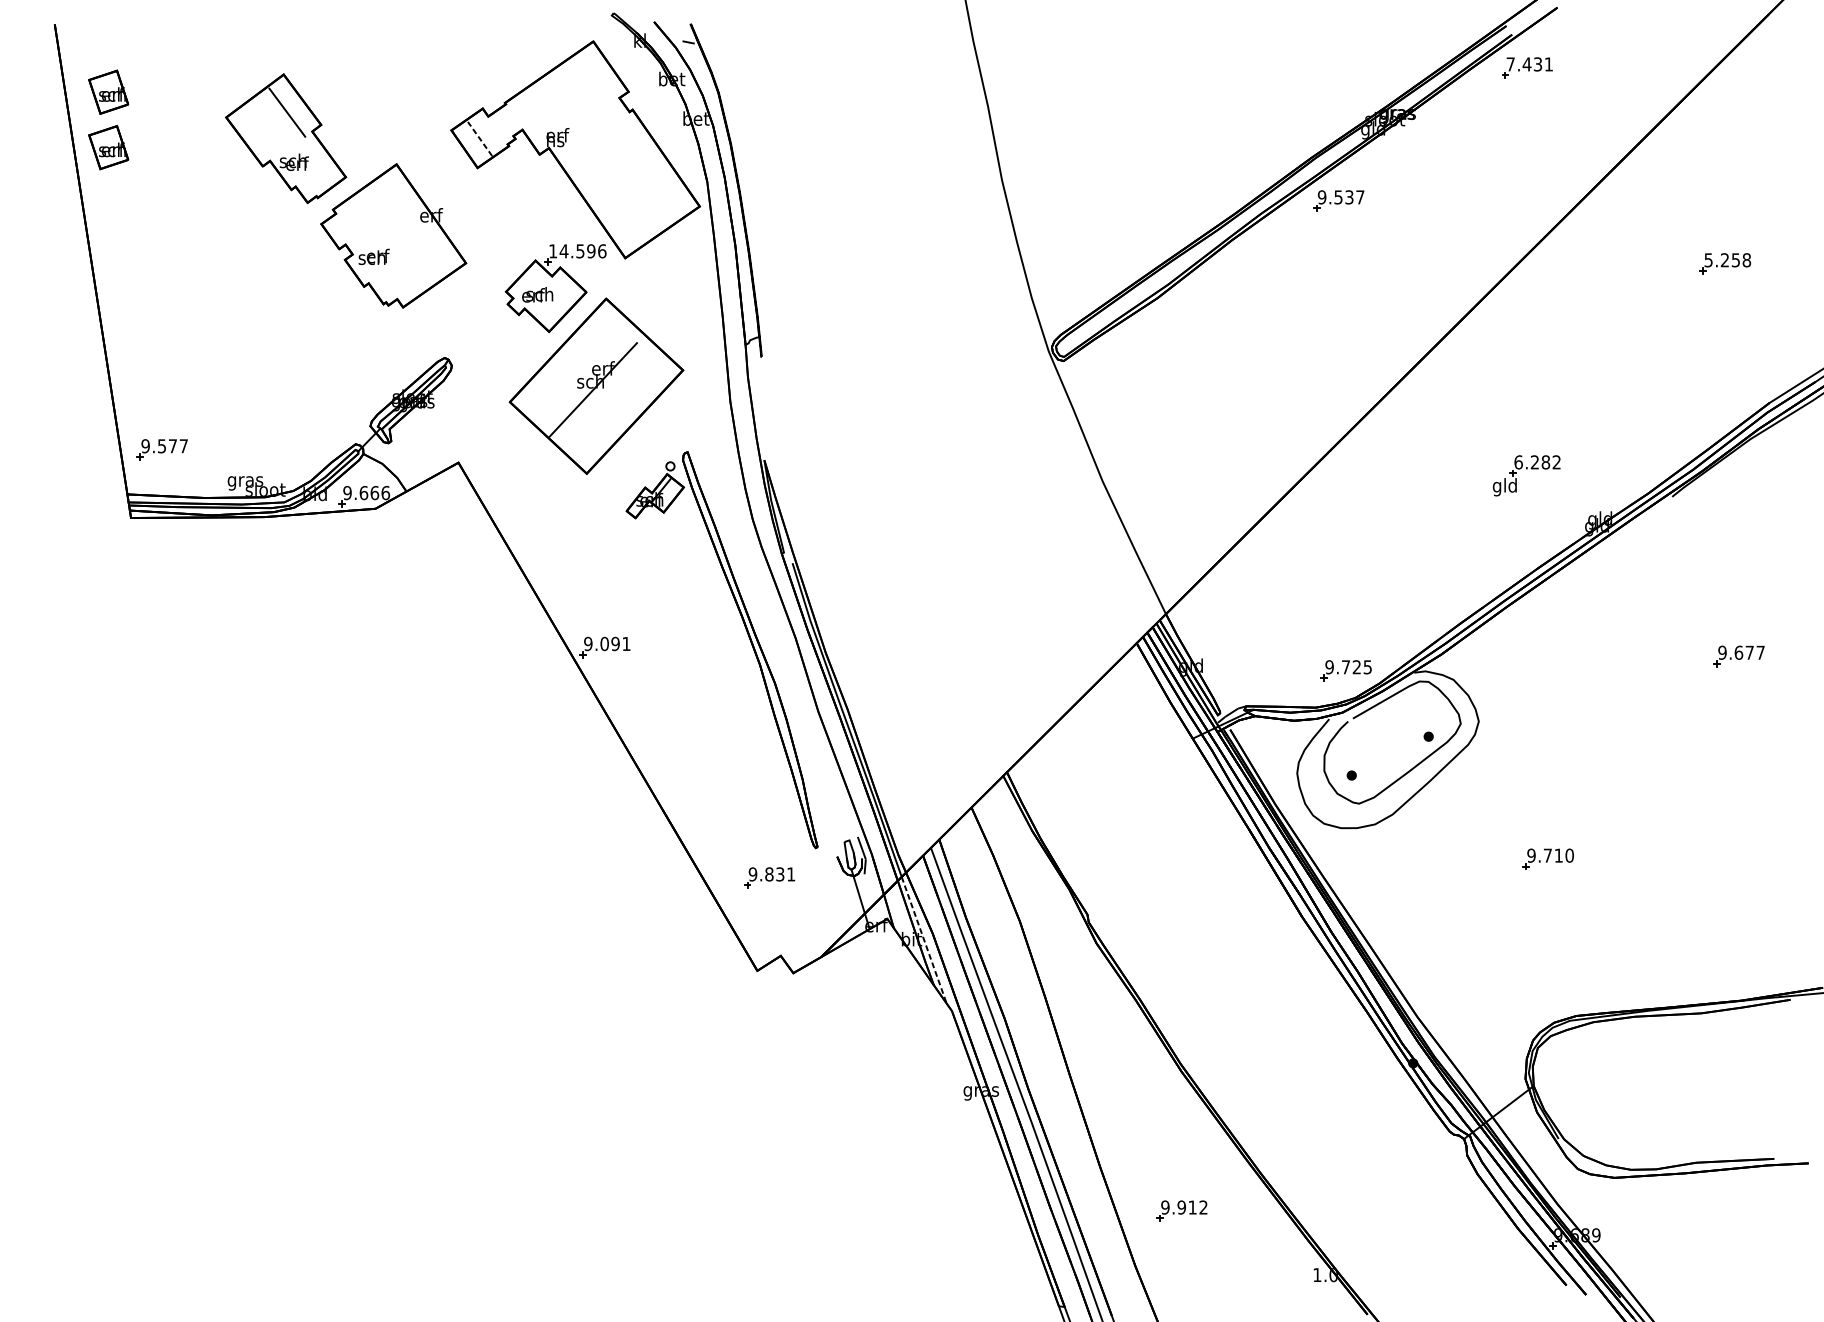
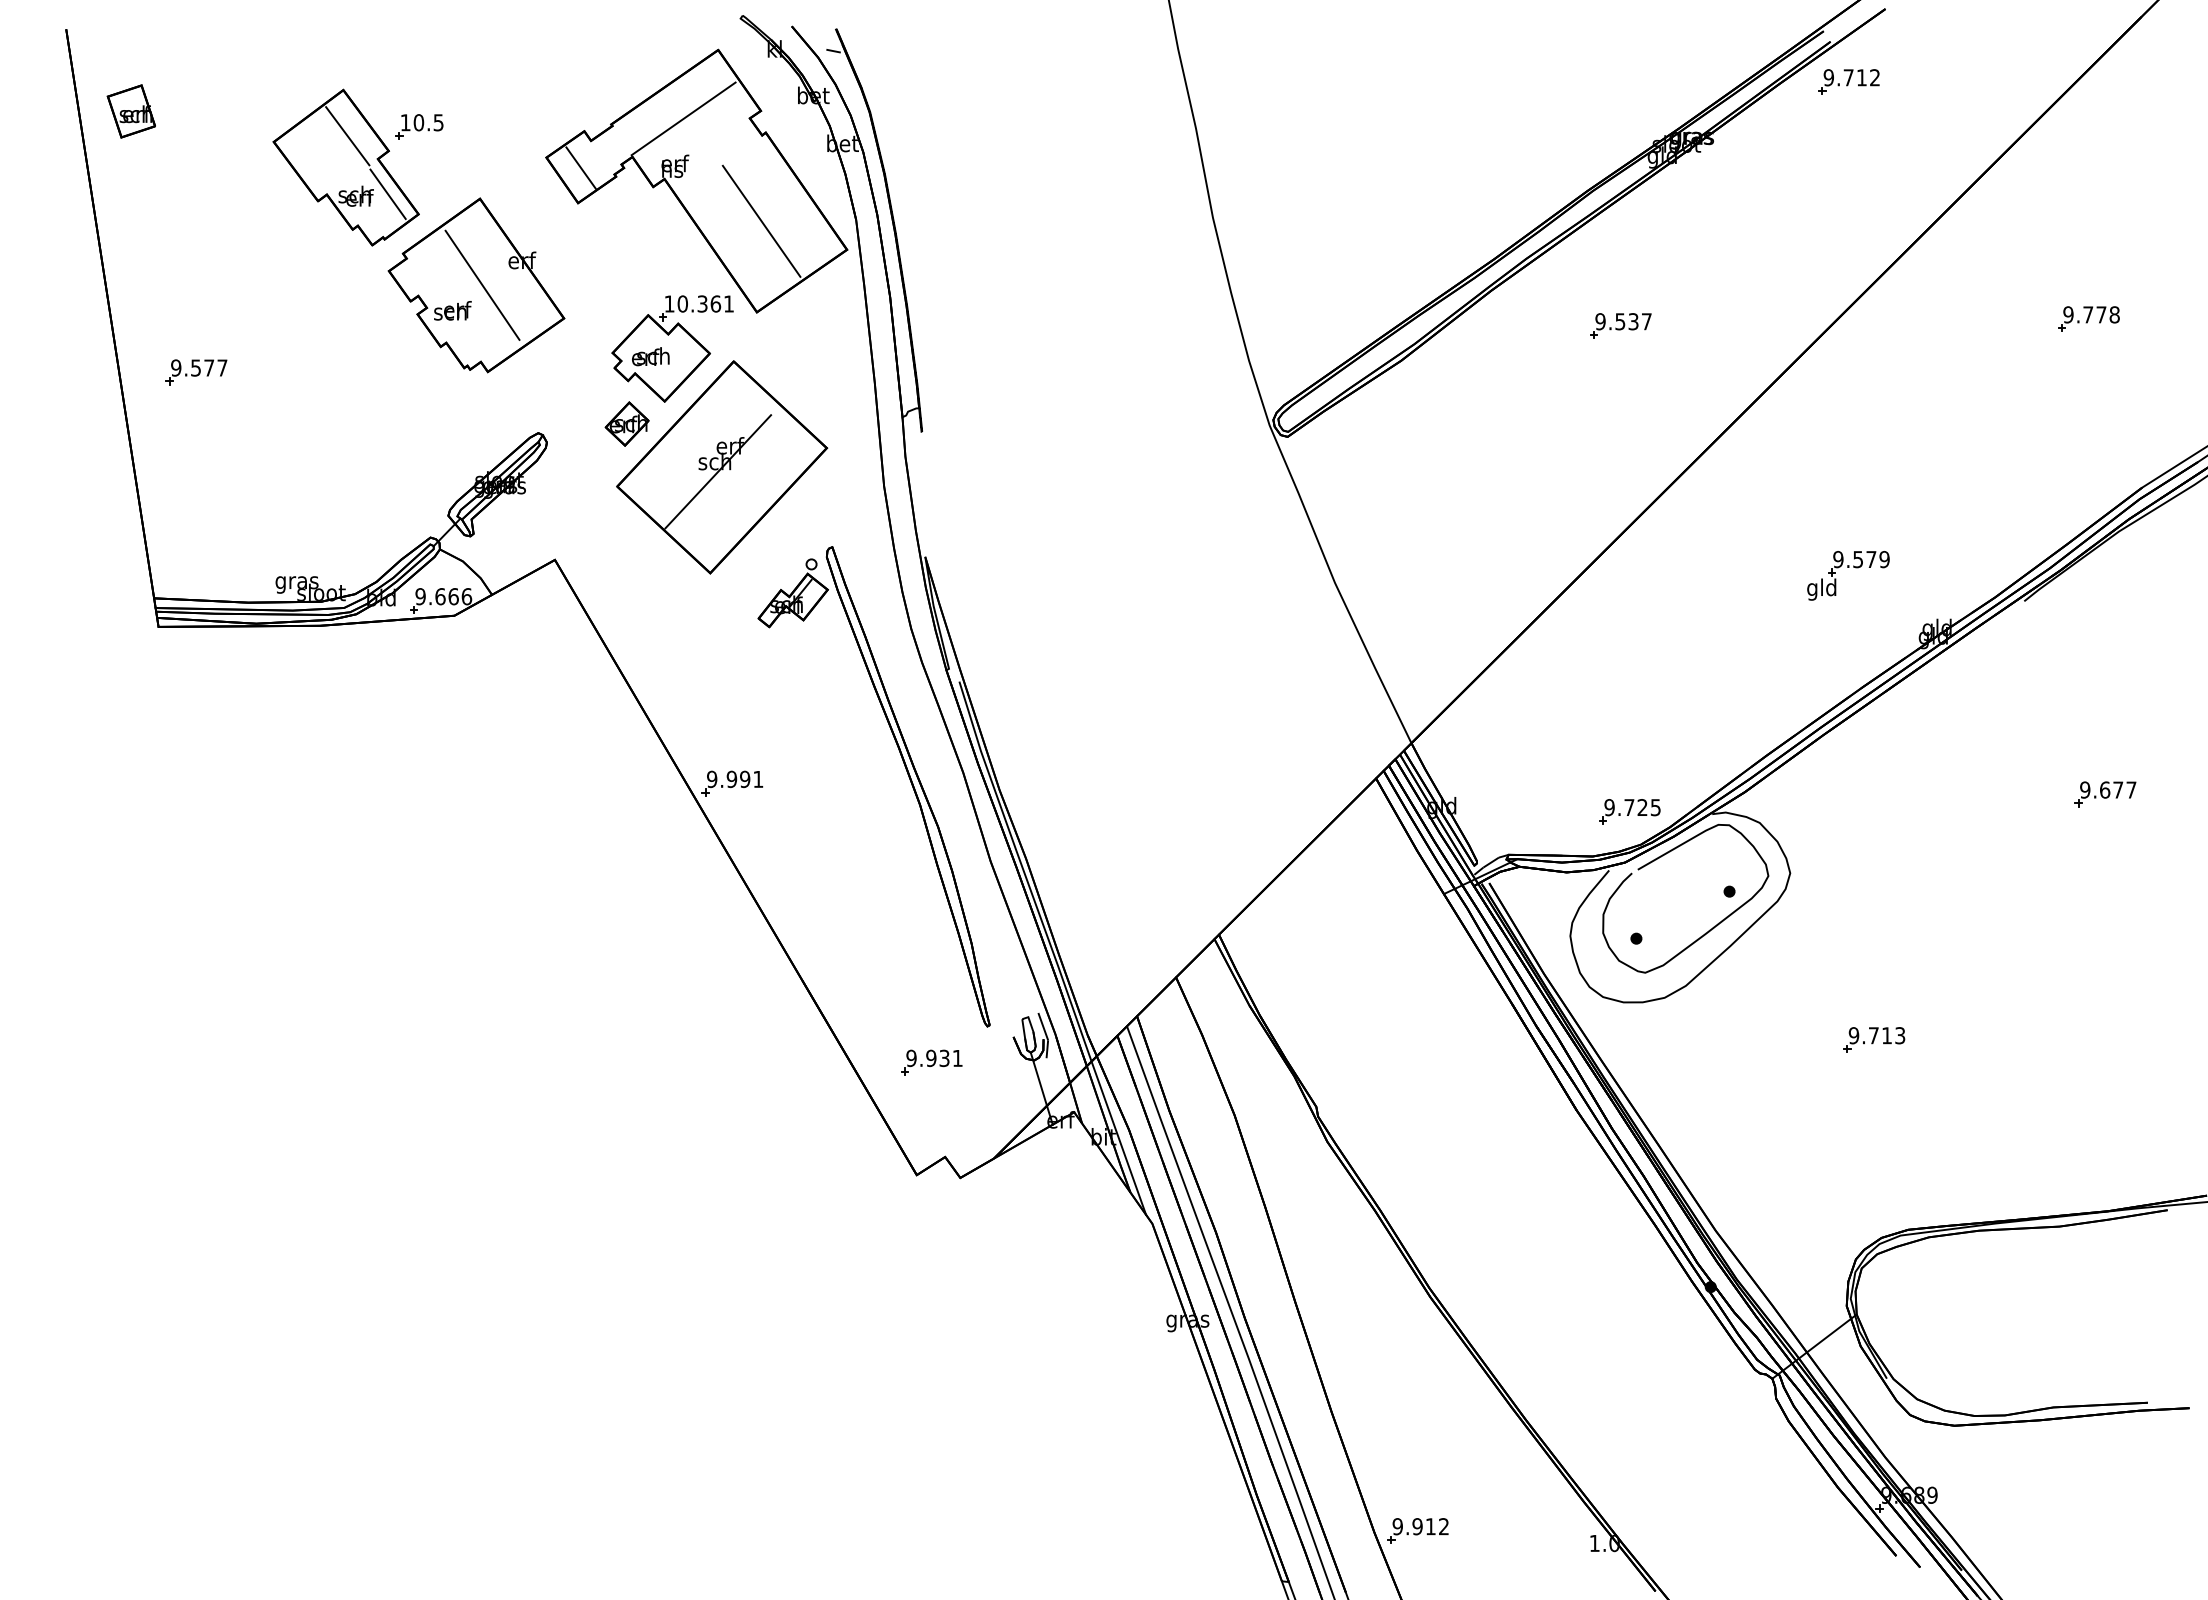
text: (1529, 64) -> (1851, 77), 7.431 -> 9.712
line: (564, 98) -> (683, 118), added
part: (346, 104) -> (419, 126), added
line: (479, 138) -> (580, 167), dashed -> solid
part: (107, 147) -> (130, 178), removed
line: (320, 160) -> (387, 193), added
line: (629, 182) -> (761, 220), added
part: (1338, 200) -> (1620, 325), moved
line: (398, 235) -> (482, 284), added
text: (582, 250) -> (705, 303), 14.596 -> 10.361
text: (1721, 259) -> (2084, 314), 5.258 -> 9.778
part: (517, 350) -> (626, 423), added
part: (162, 449) -> (196, 372), moved
text: (1537, 462) -> (1861, 559), 6.282 -> 9.579
text: (604, 644) -> (731, 779), 9.091 -> 9.991
text: (1569, 855) -> (1900, 1035), 9.710 -> 9.713
text: (769, 874) -> (931, 1058), 9.831 -> 9.931
line: (923, 940) -> (1118, 1138), dashed -> solid
part: (1181, 1210) -> (1417, 1530), moved

